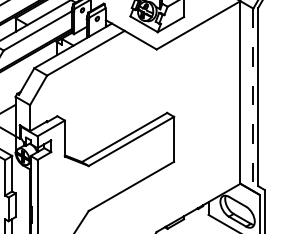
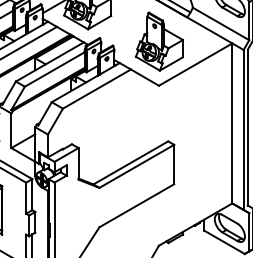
line: (253, 99) -> (243, 129), dashed -> solid

